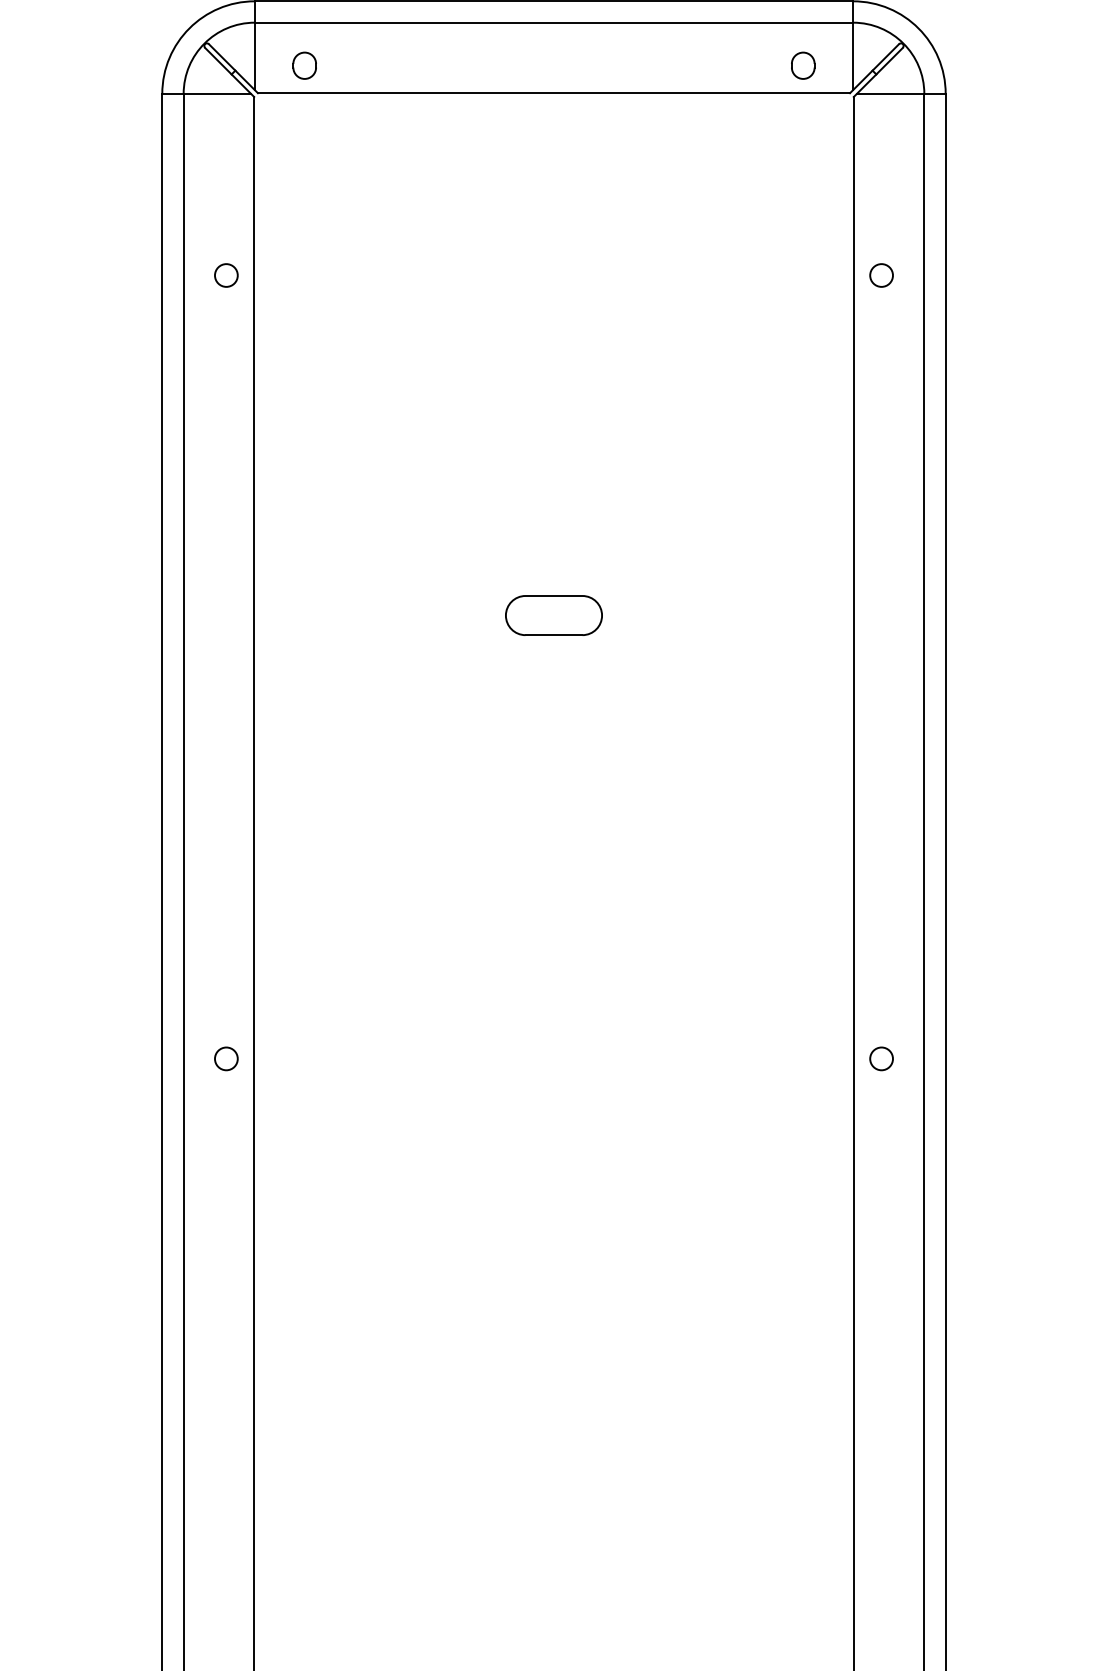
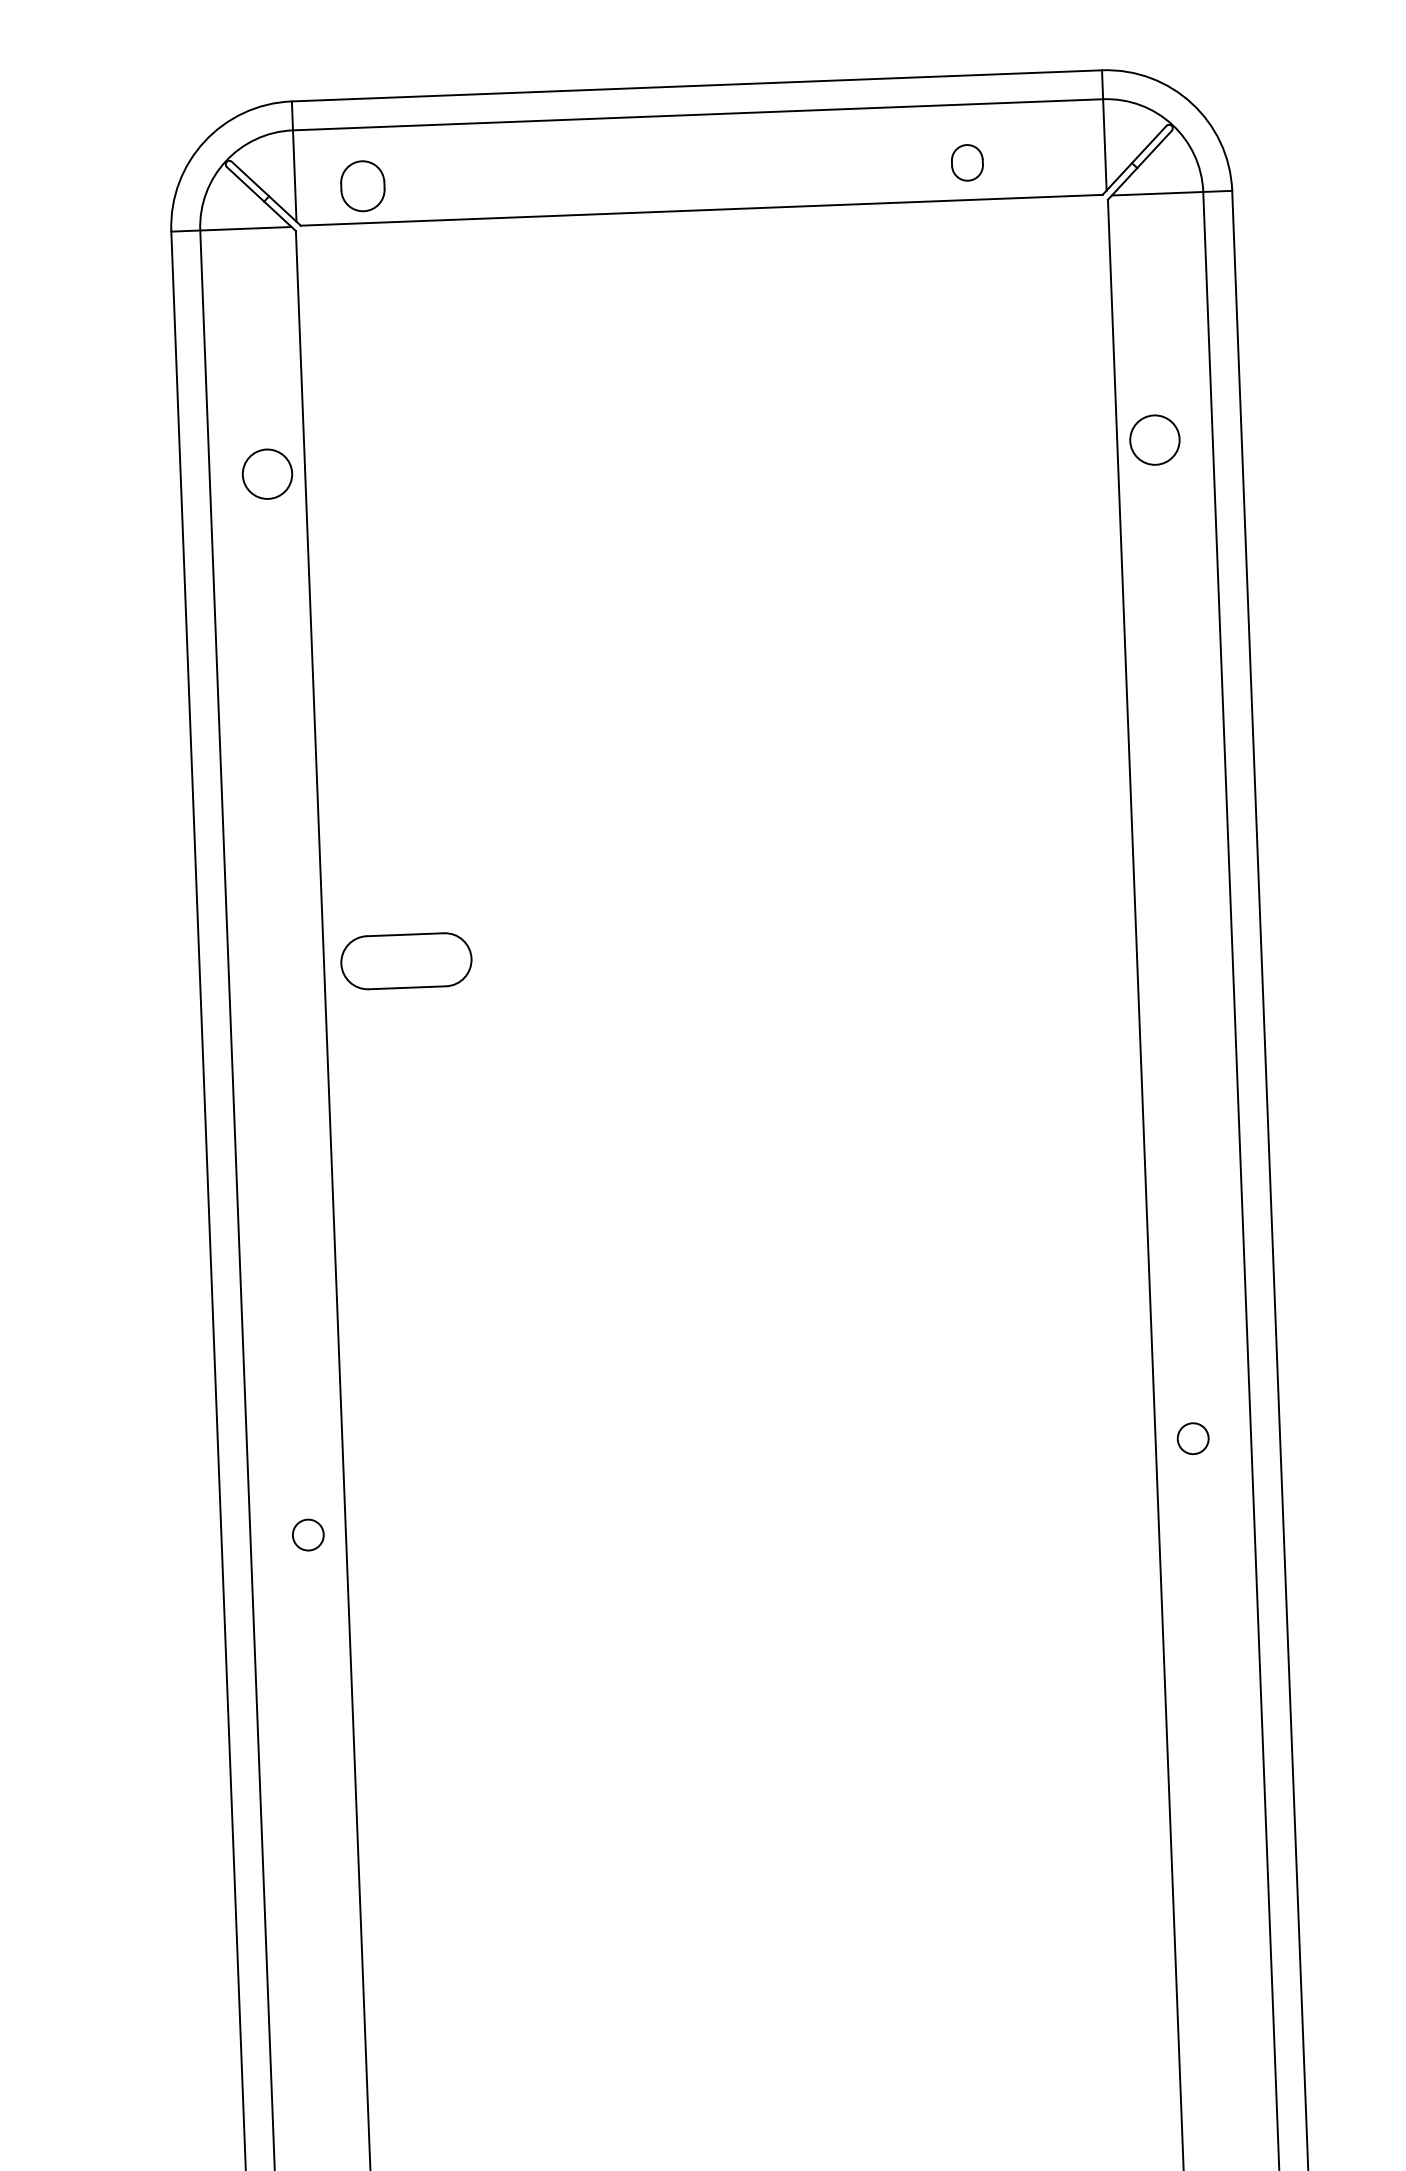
part: (304, 65) -> (362, 185), size x1.4
part: (803, 65) -> (967, 162), moved
circle: (226, 275) -> (267, 474), size x1.6
circle: (881, 275) -> (1154, 440), size x1.6
part: (553, 615) -> (405, 961), moved
circle: (881, 1058) -> (1193, 1438), moved

